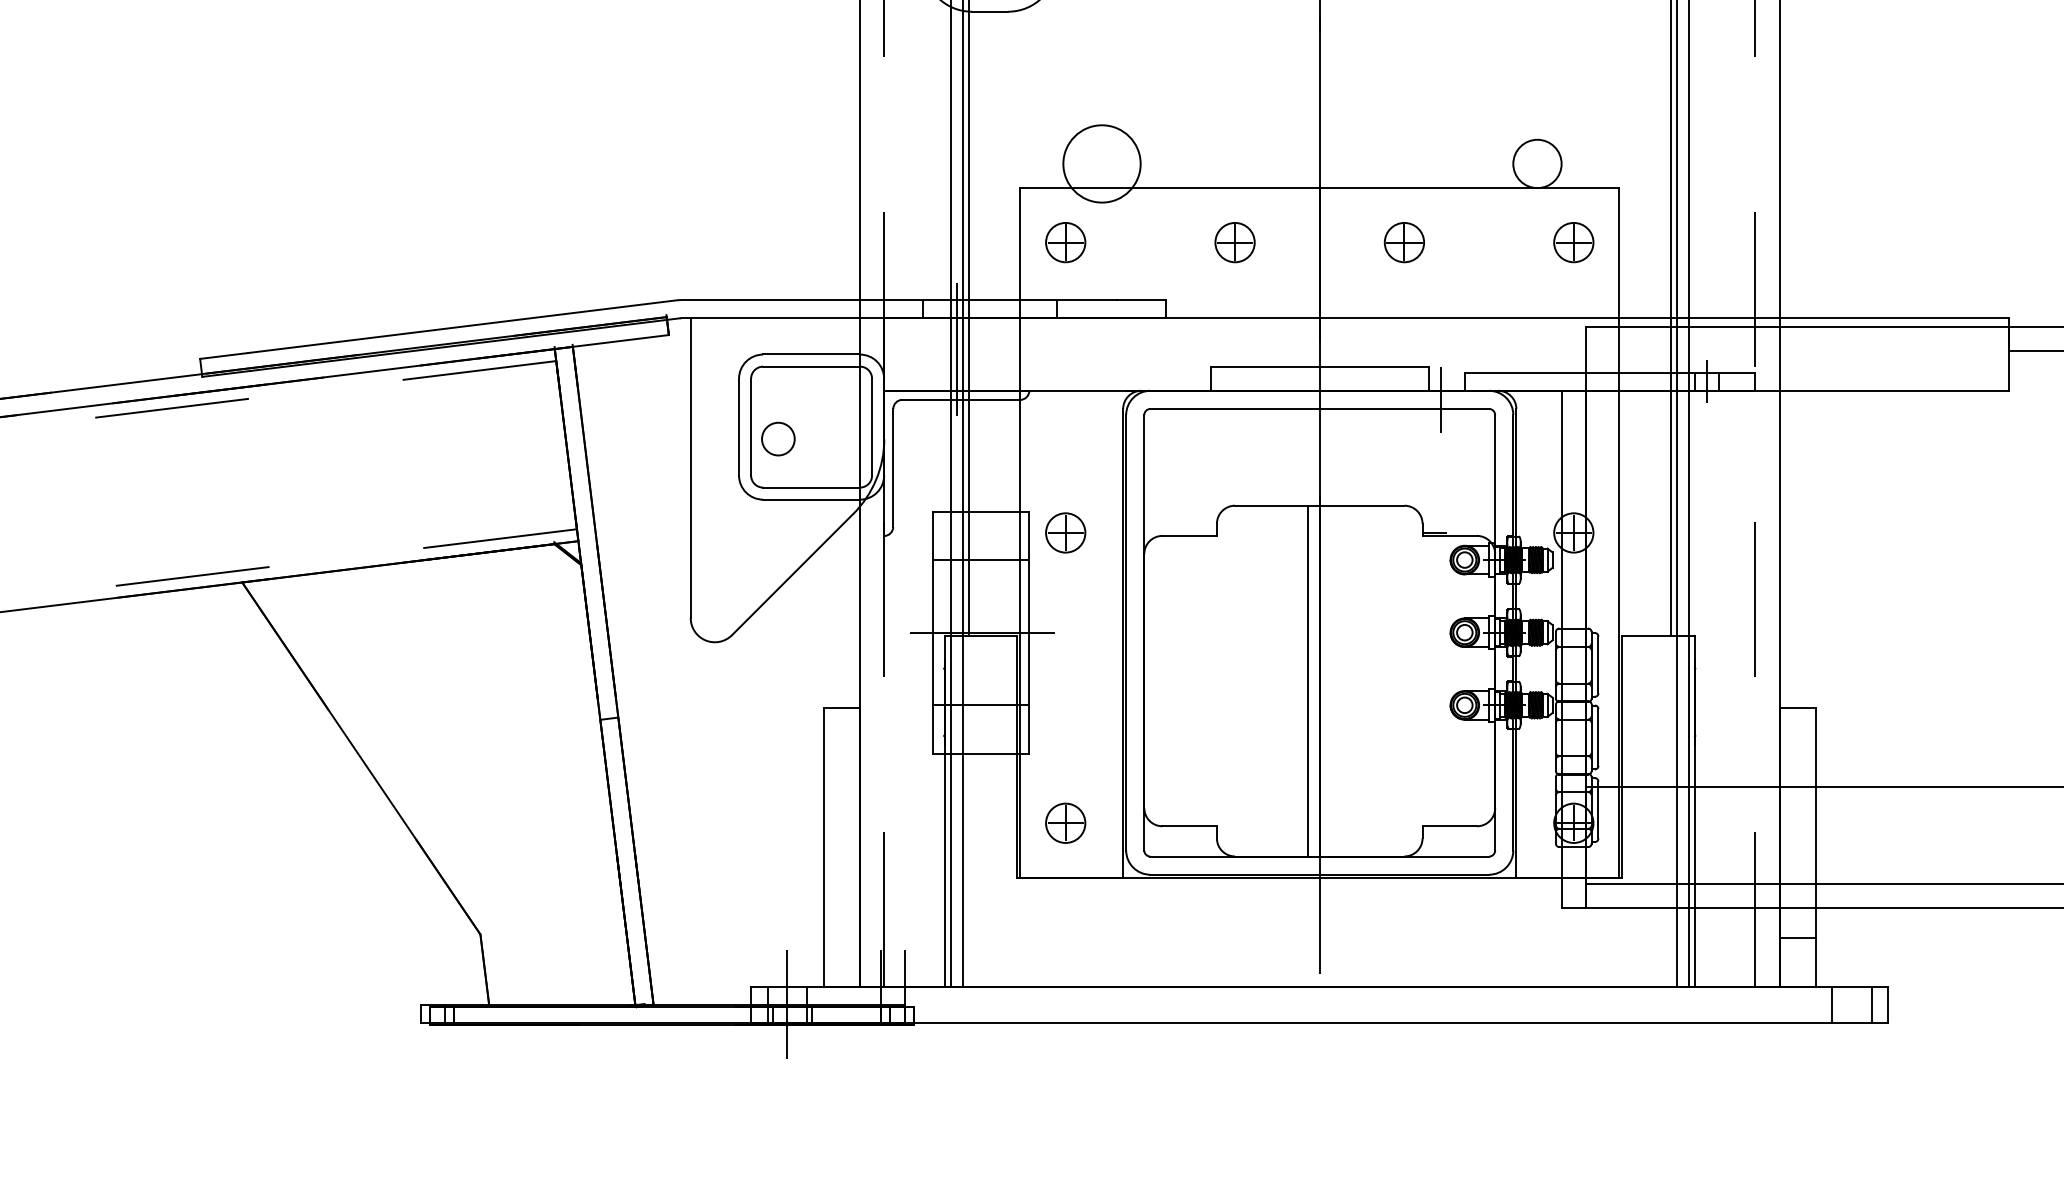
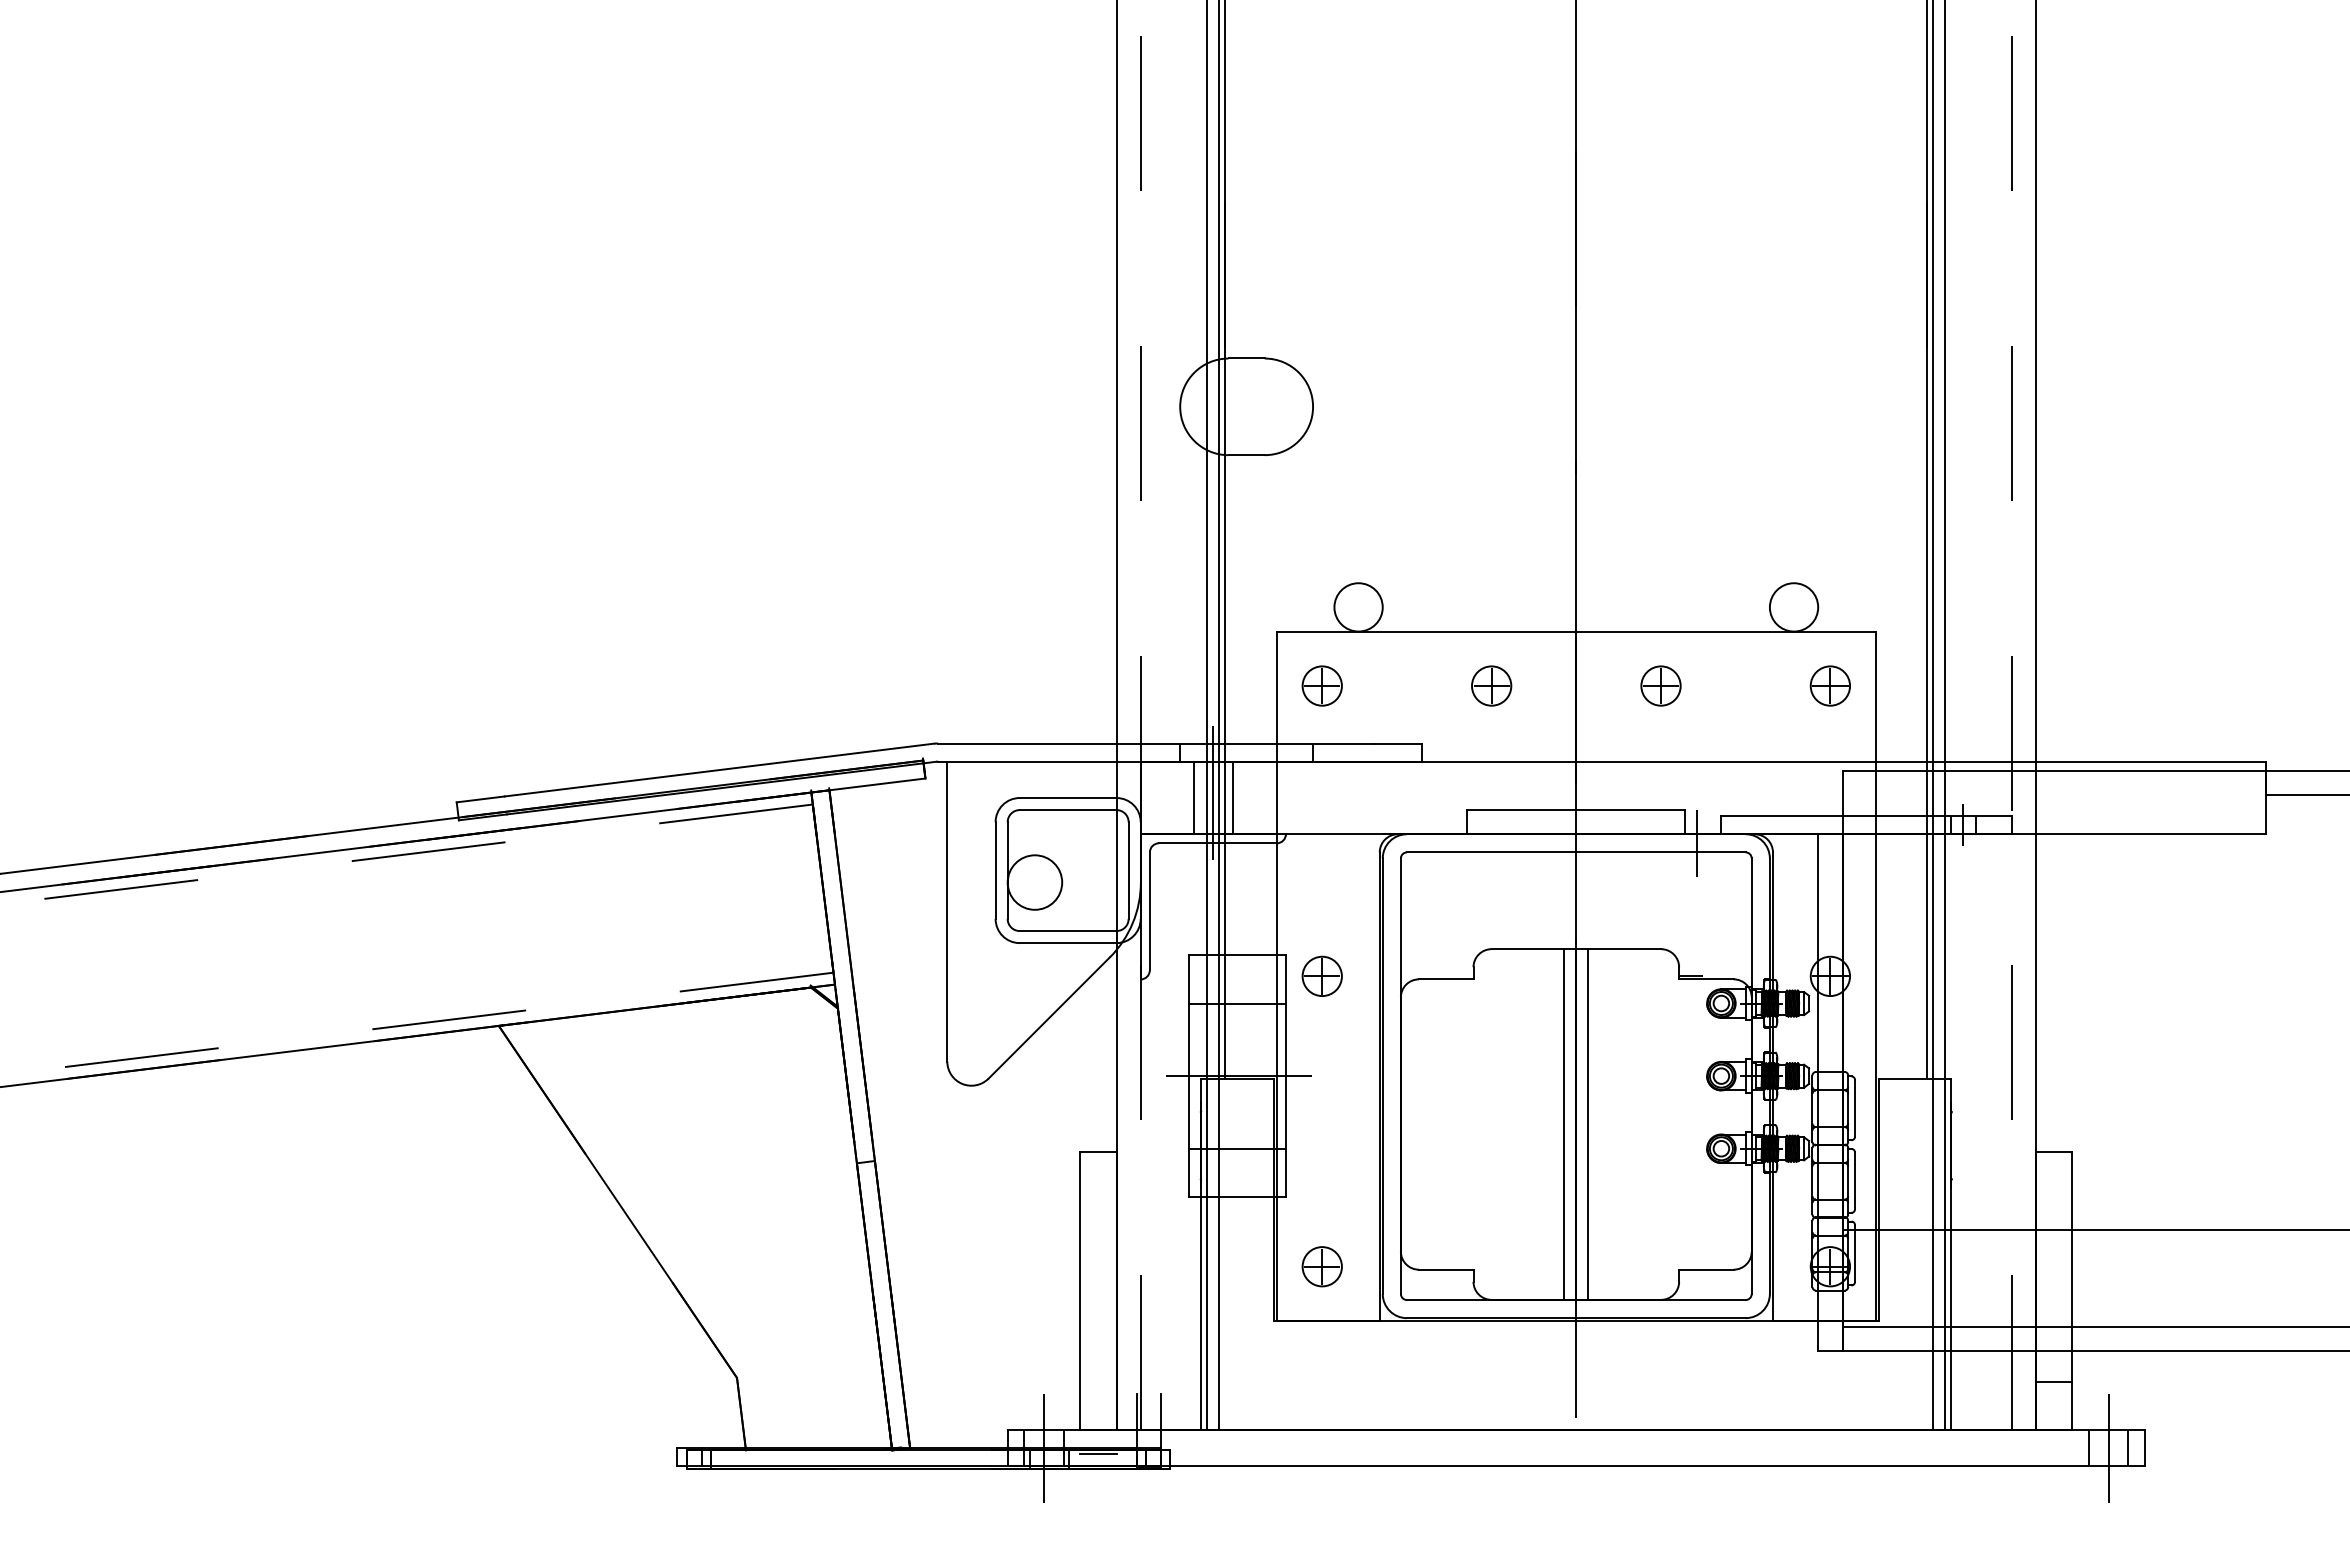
circle: (1101, 164) -> (1358, 607), size x0.62
line: (936, 354) -> (1193, 797), added
line: (976, 354) -> (1233, 797), added
circle: (777, 439) -> (1034, 882), size x1.67
line: (1331, 681) -> (1588, 1124), added
line: (1851, 1004) -> (2108, 1447), added
line: (841, 1010) -> (1098, 1453), added

